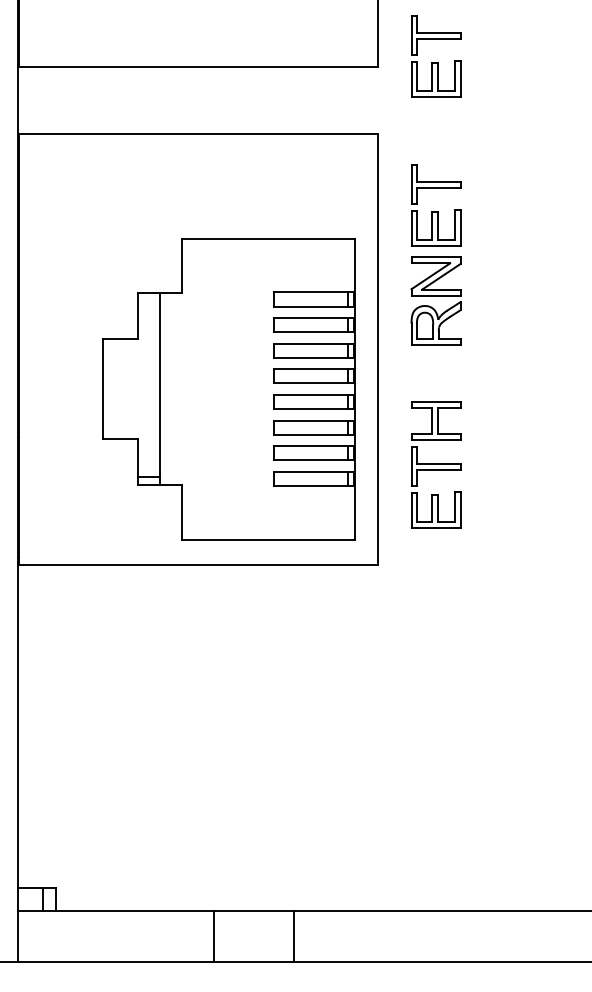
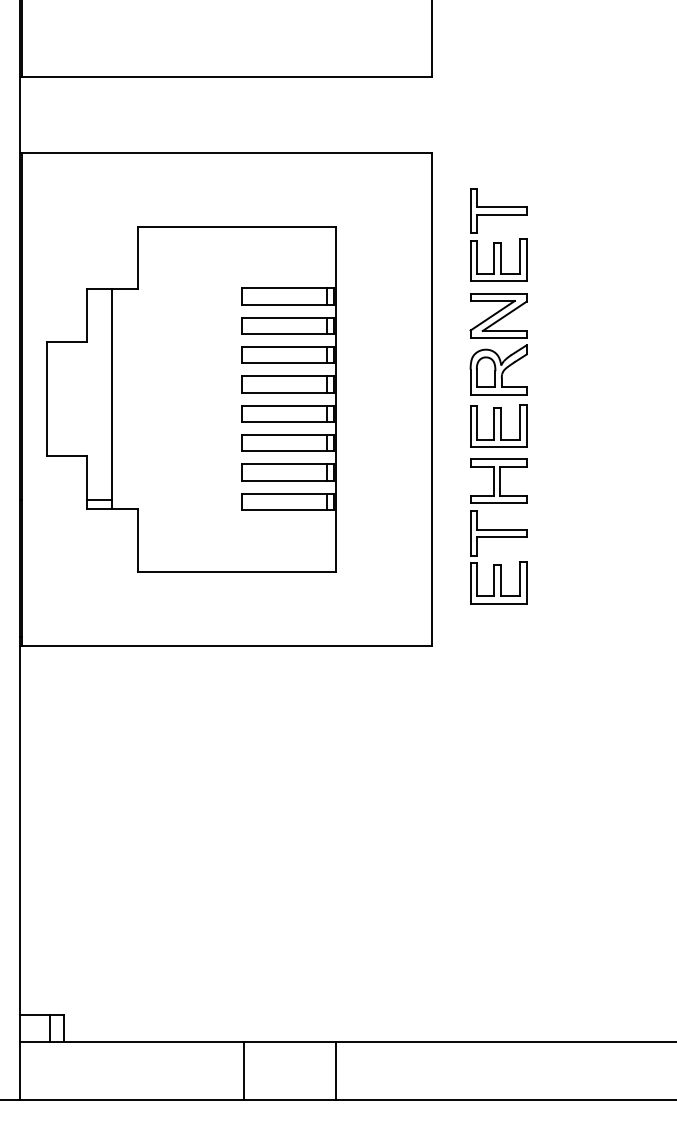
part: (436, 56) -> (499, 64), removed
part: (436, 372) -> (499, 425), added
part: (228, 389) -> (190, 399), moved

